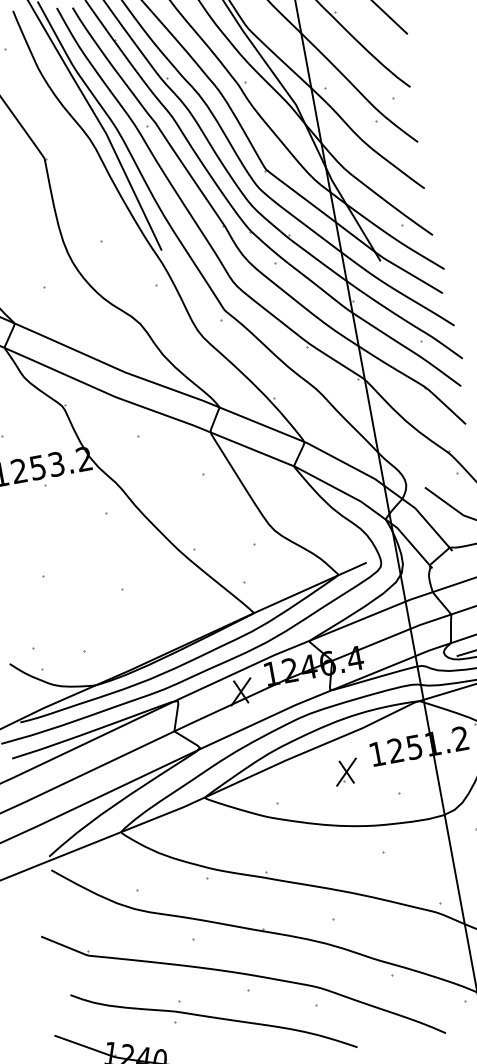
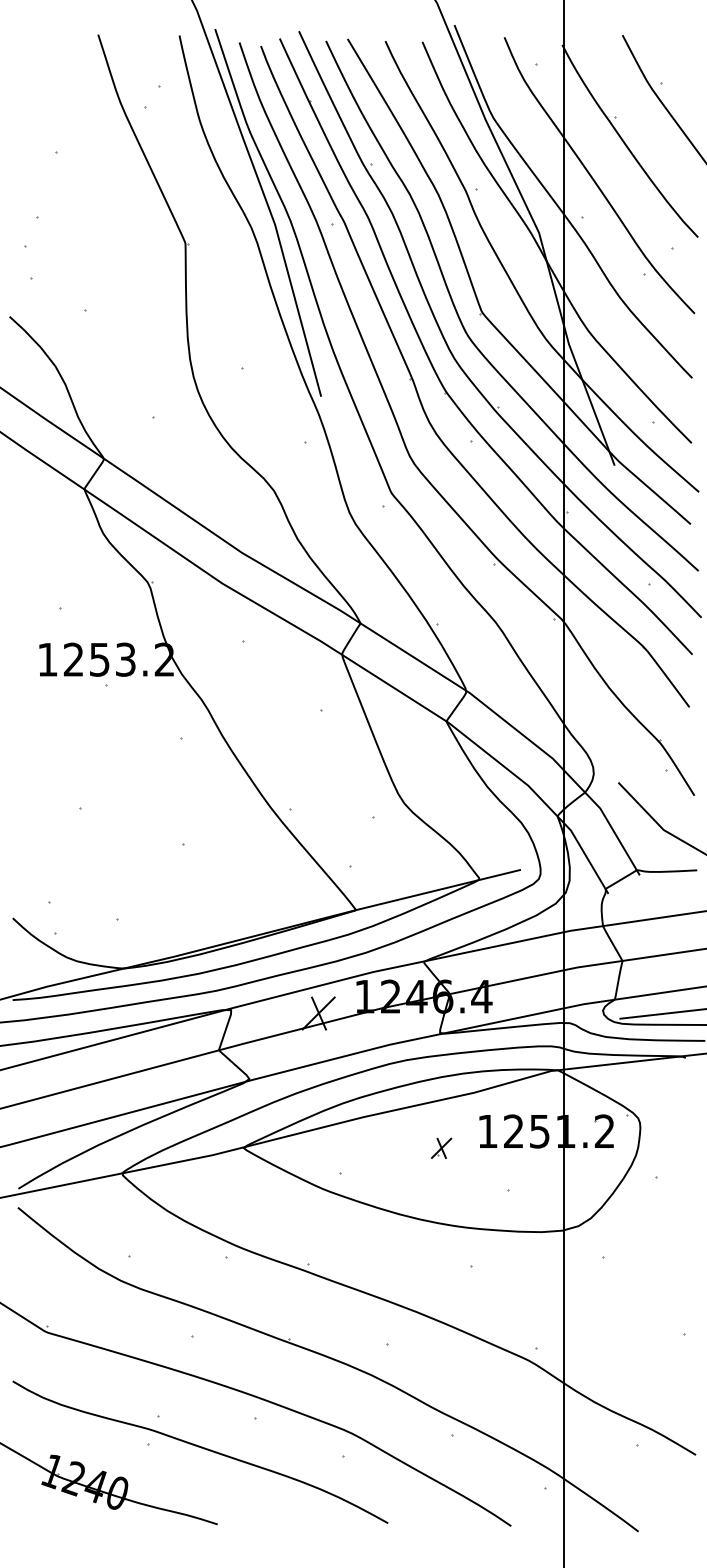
part: (346, 772) -> (441, 1148), size x0.6

